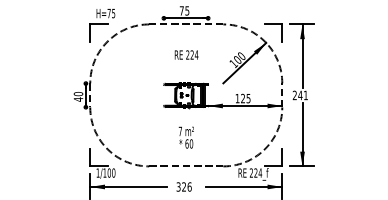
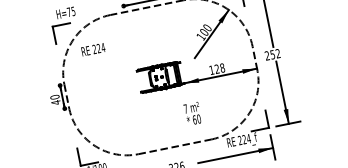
text: (186, 54) -> (93, 49), moved
text: (302, 95) -> (274, 54), 241 -> 252
text: (248, 98) -> (222, 67), 125 -> 128
text: (185, 137) -> (191, 113), moved

